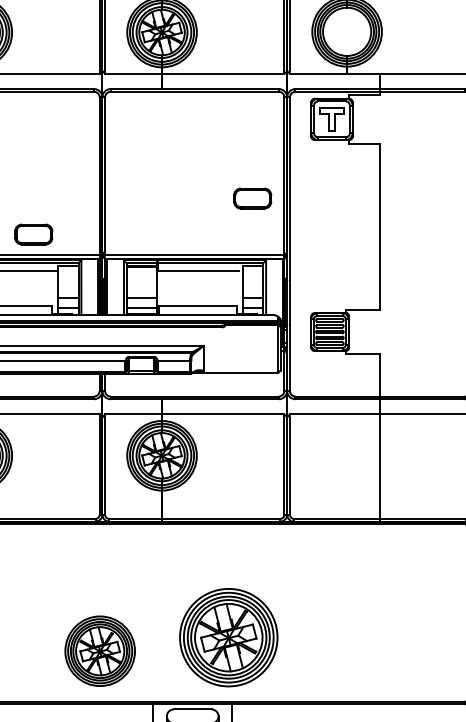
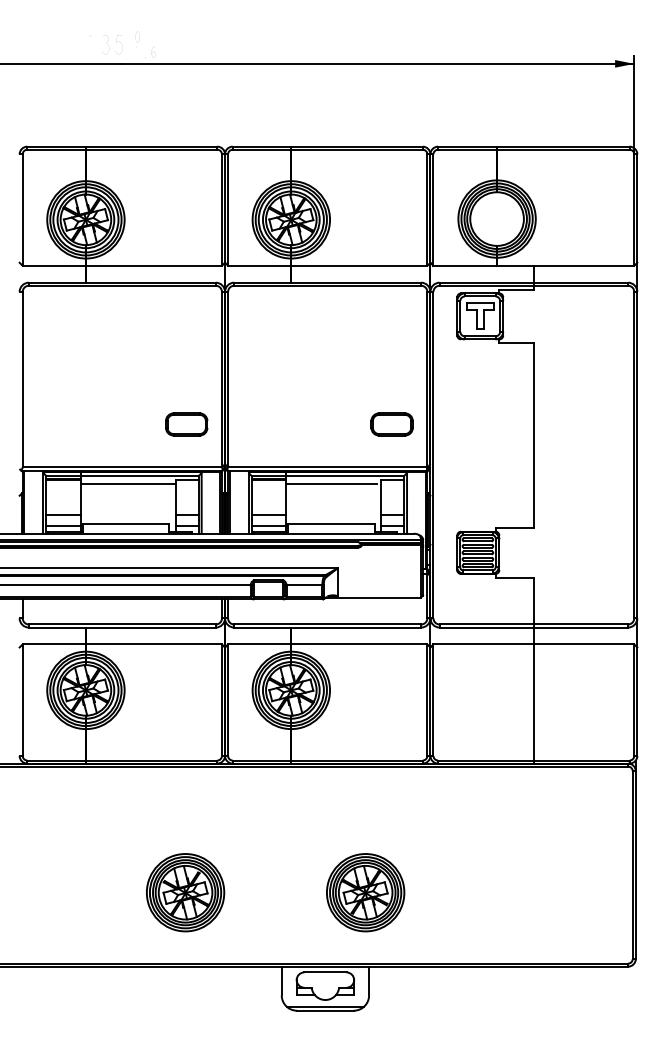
part: (252, 198) -> (391, 424), moved
part: (33, 234) -> (186, 424), moved
part: (228, 637) -> (365, 892), size x0.71
part: (100, 651) -> (185, 892), moved

